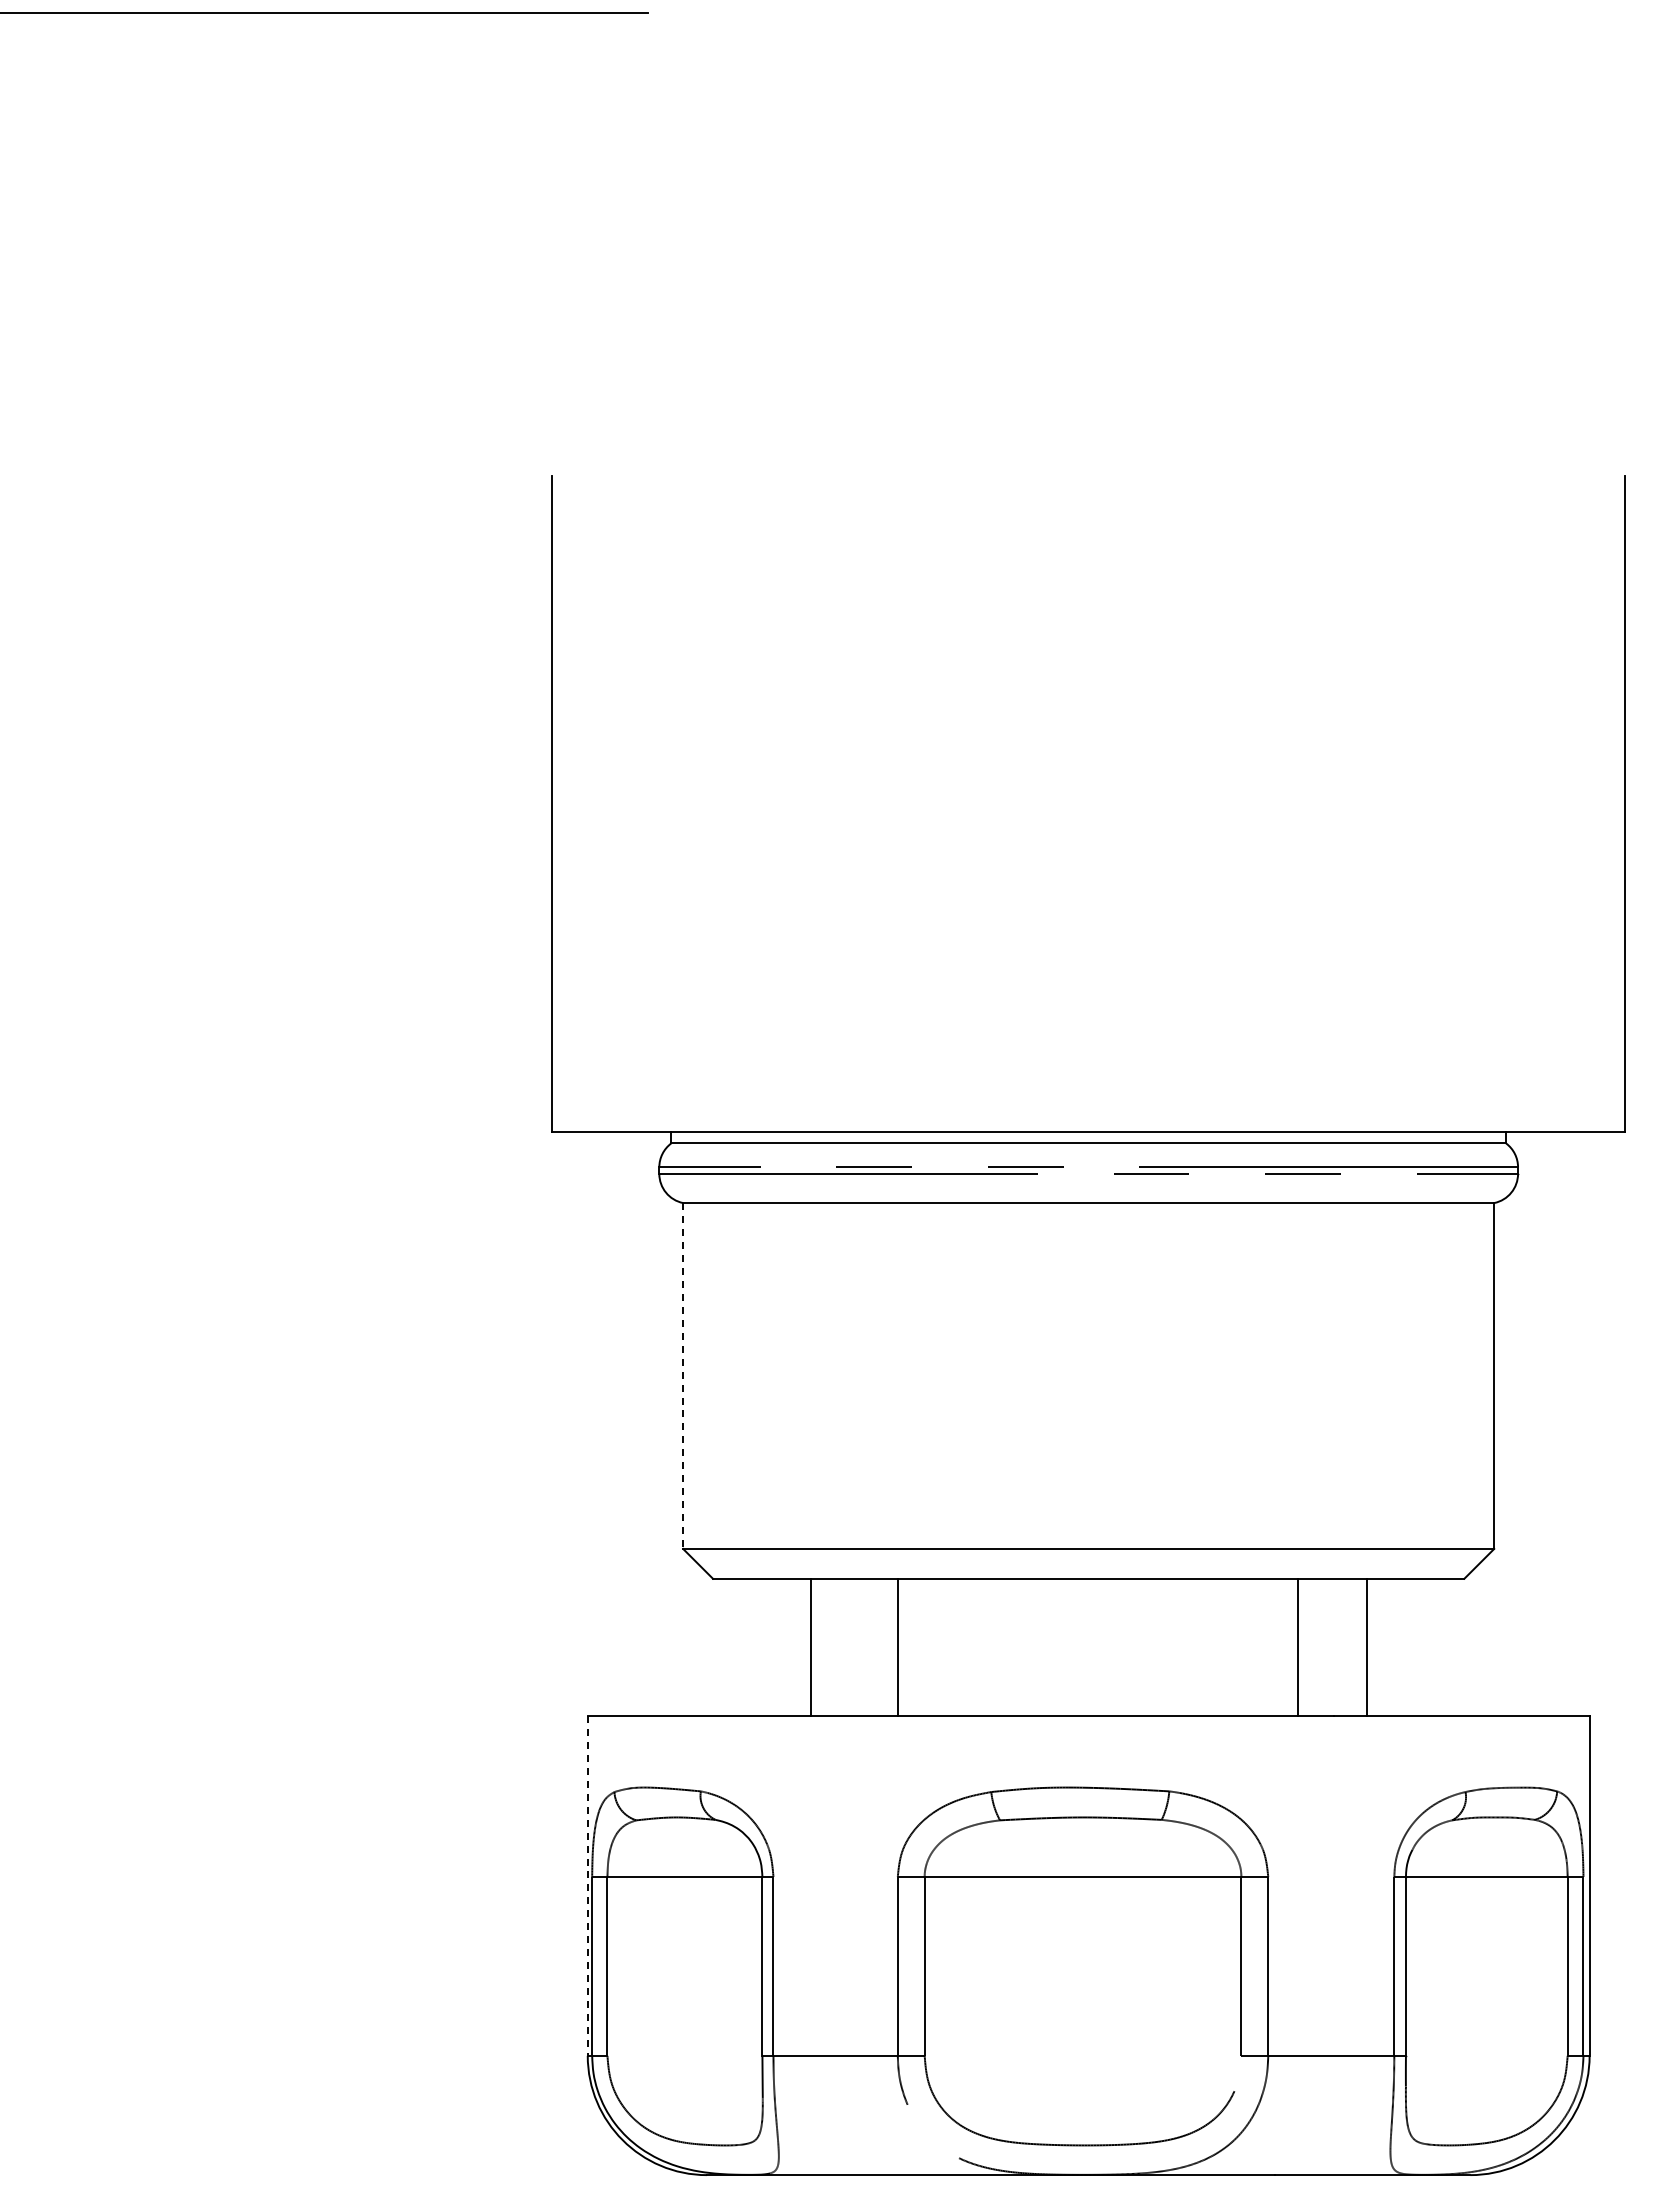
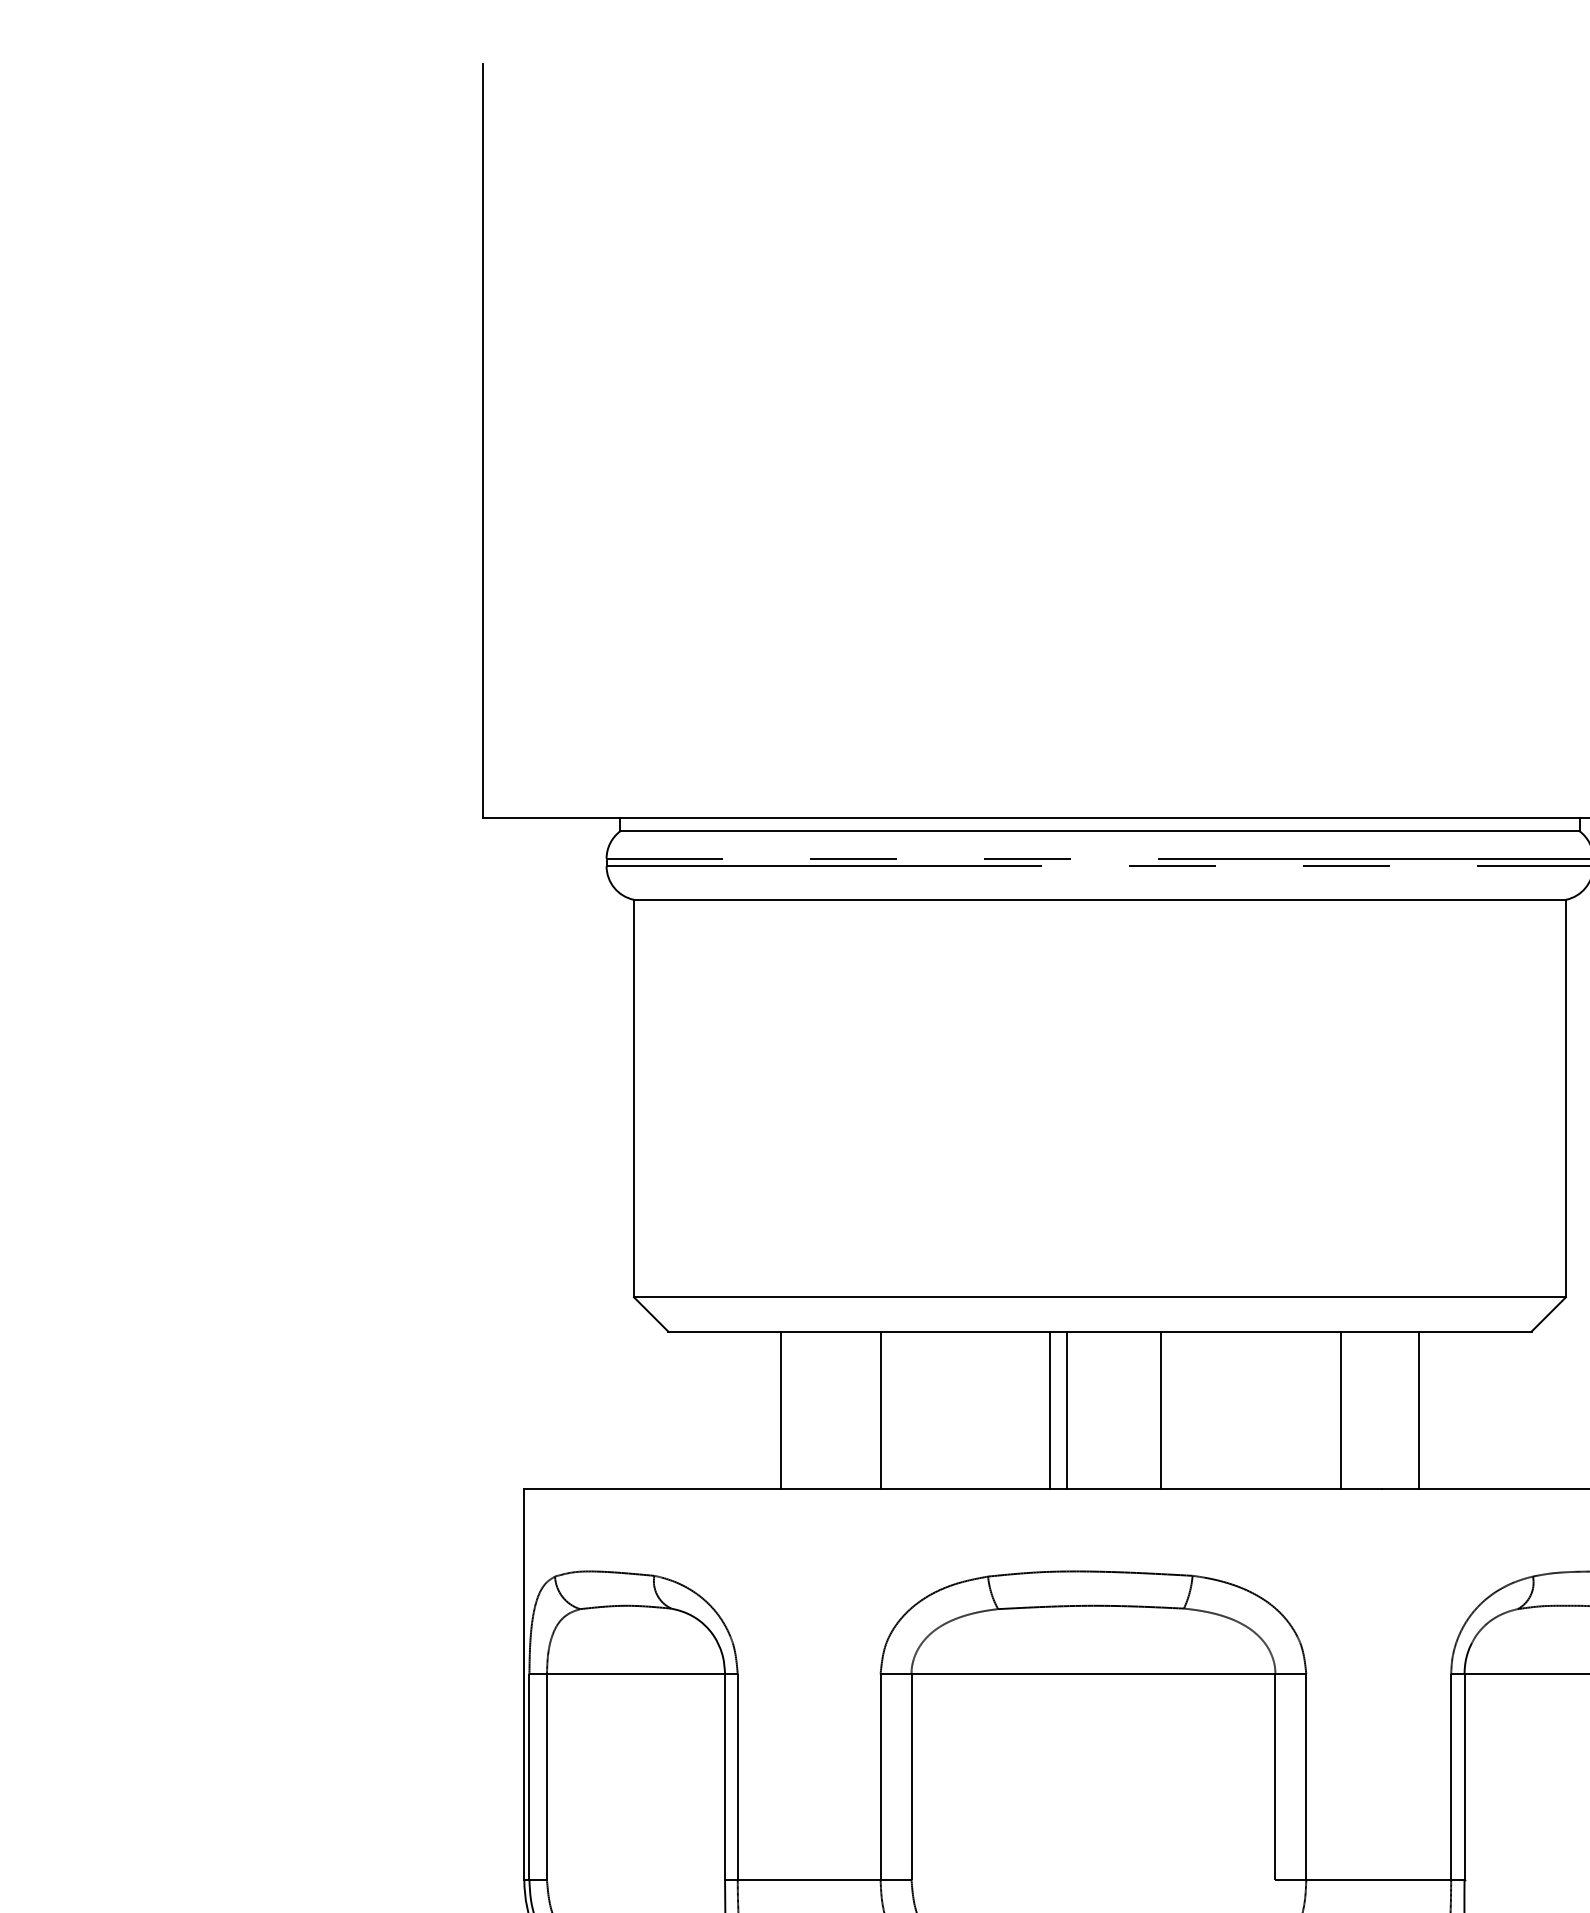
line: (683, 1376) -> (634, 1099), dashed -> solid
line: (1045, 1646) -> (1050, 1409), added
line: (1059, 1646) -> (1066, 1409), added
line: (1142, 1646) -> (1161, 1409), added
line: (587, 1885) -> (524, 1683), dashed -> solid

